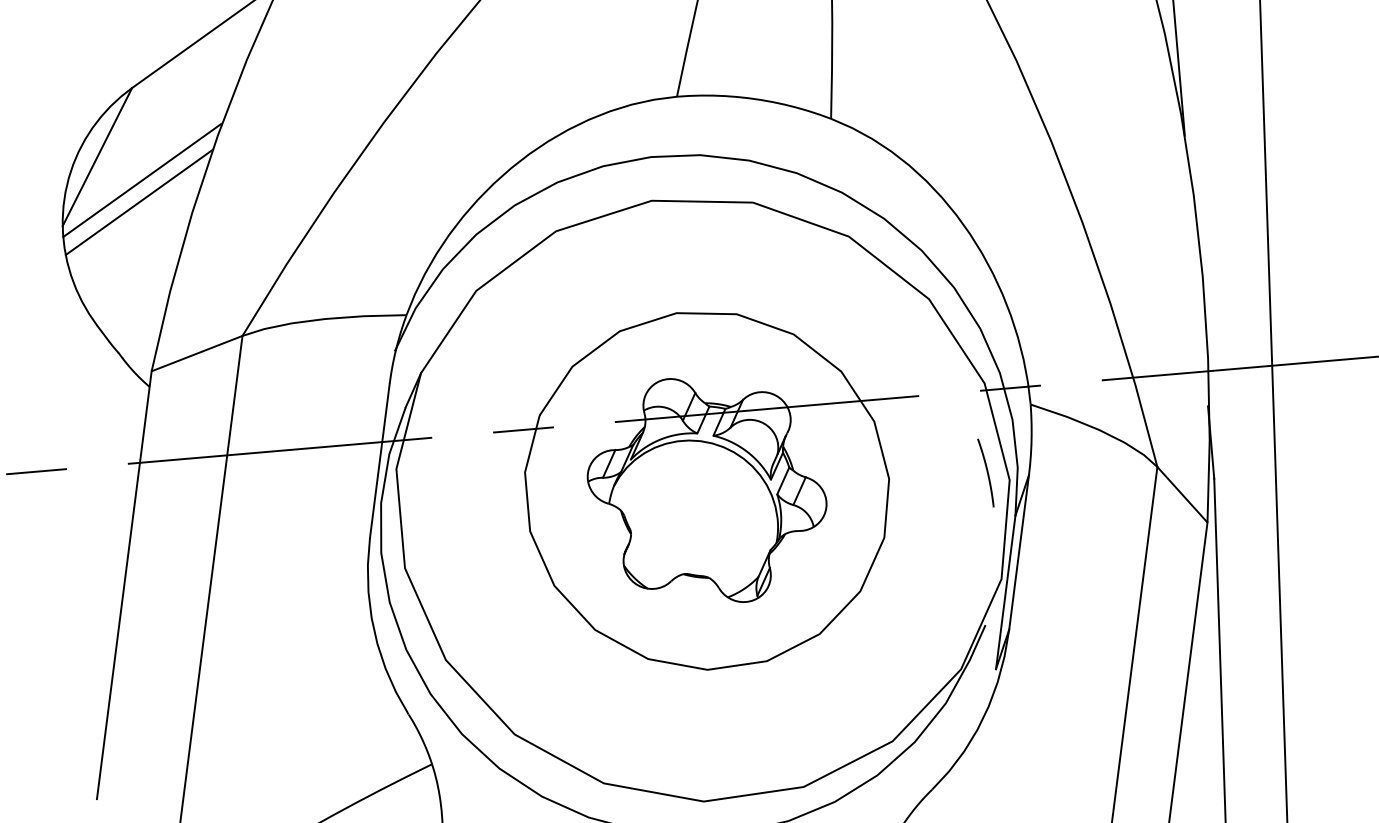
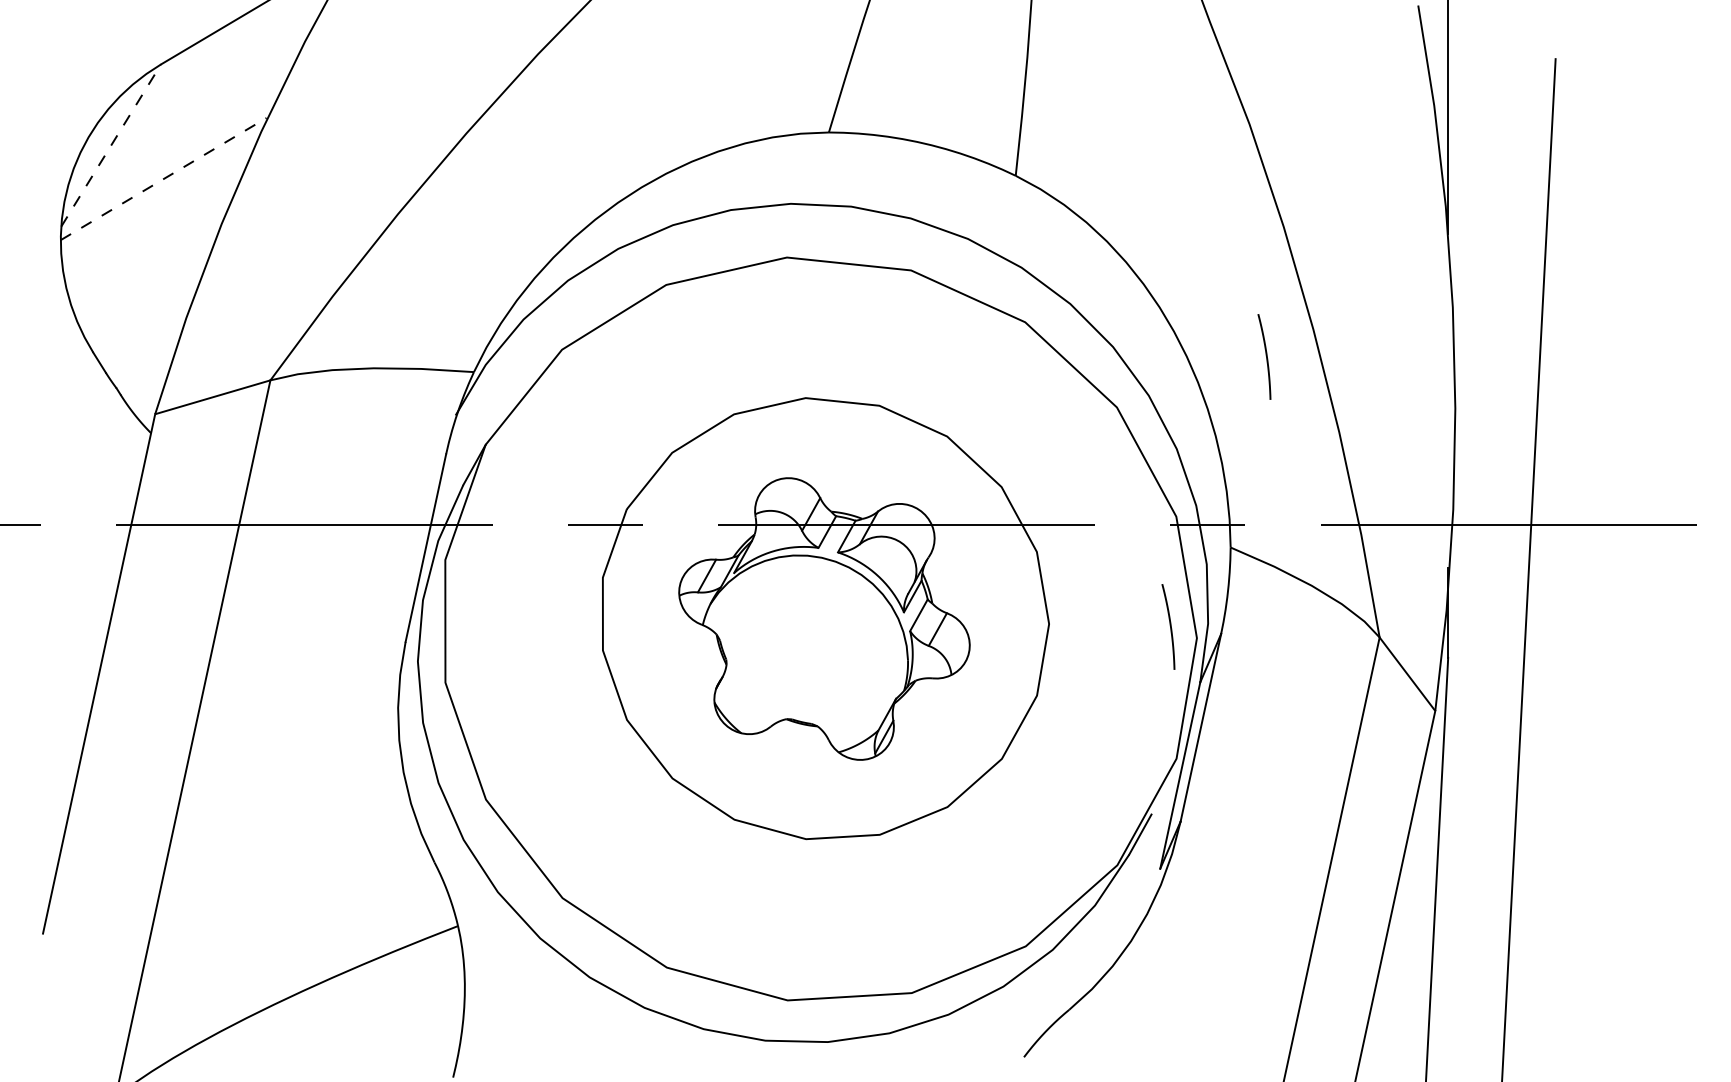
line: (97, 157) -> (111, 145), solid -> dashed
line: (142, 180) -> (163, 179), solid -> dashed
line: (139, 202) -> (157, 205), removed
curve: (1045, 246) -> (1265, 355), added

